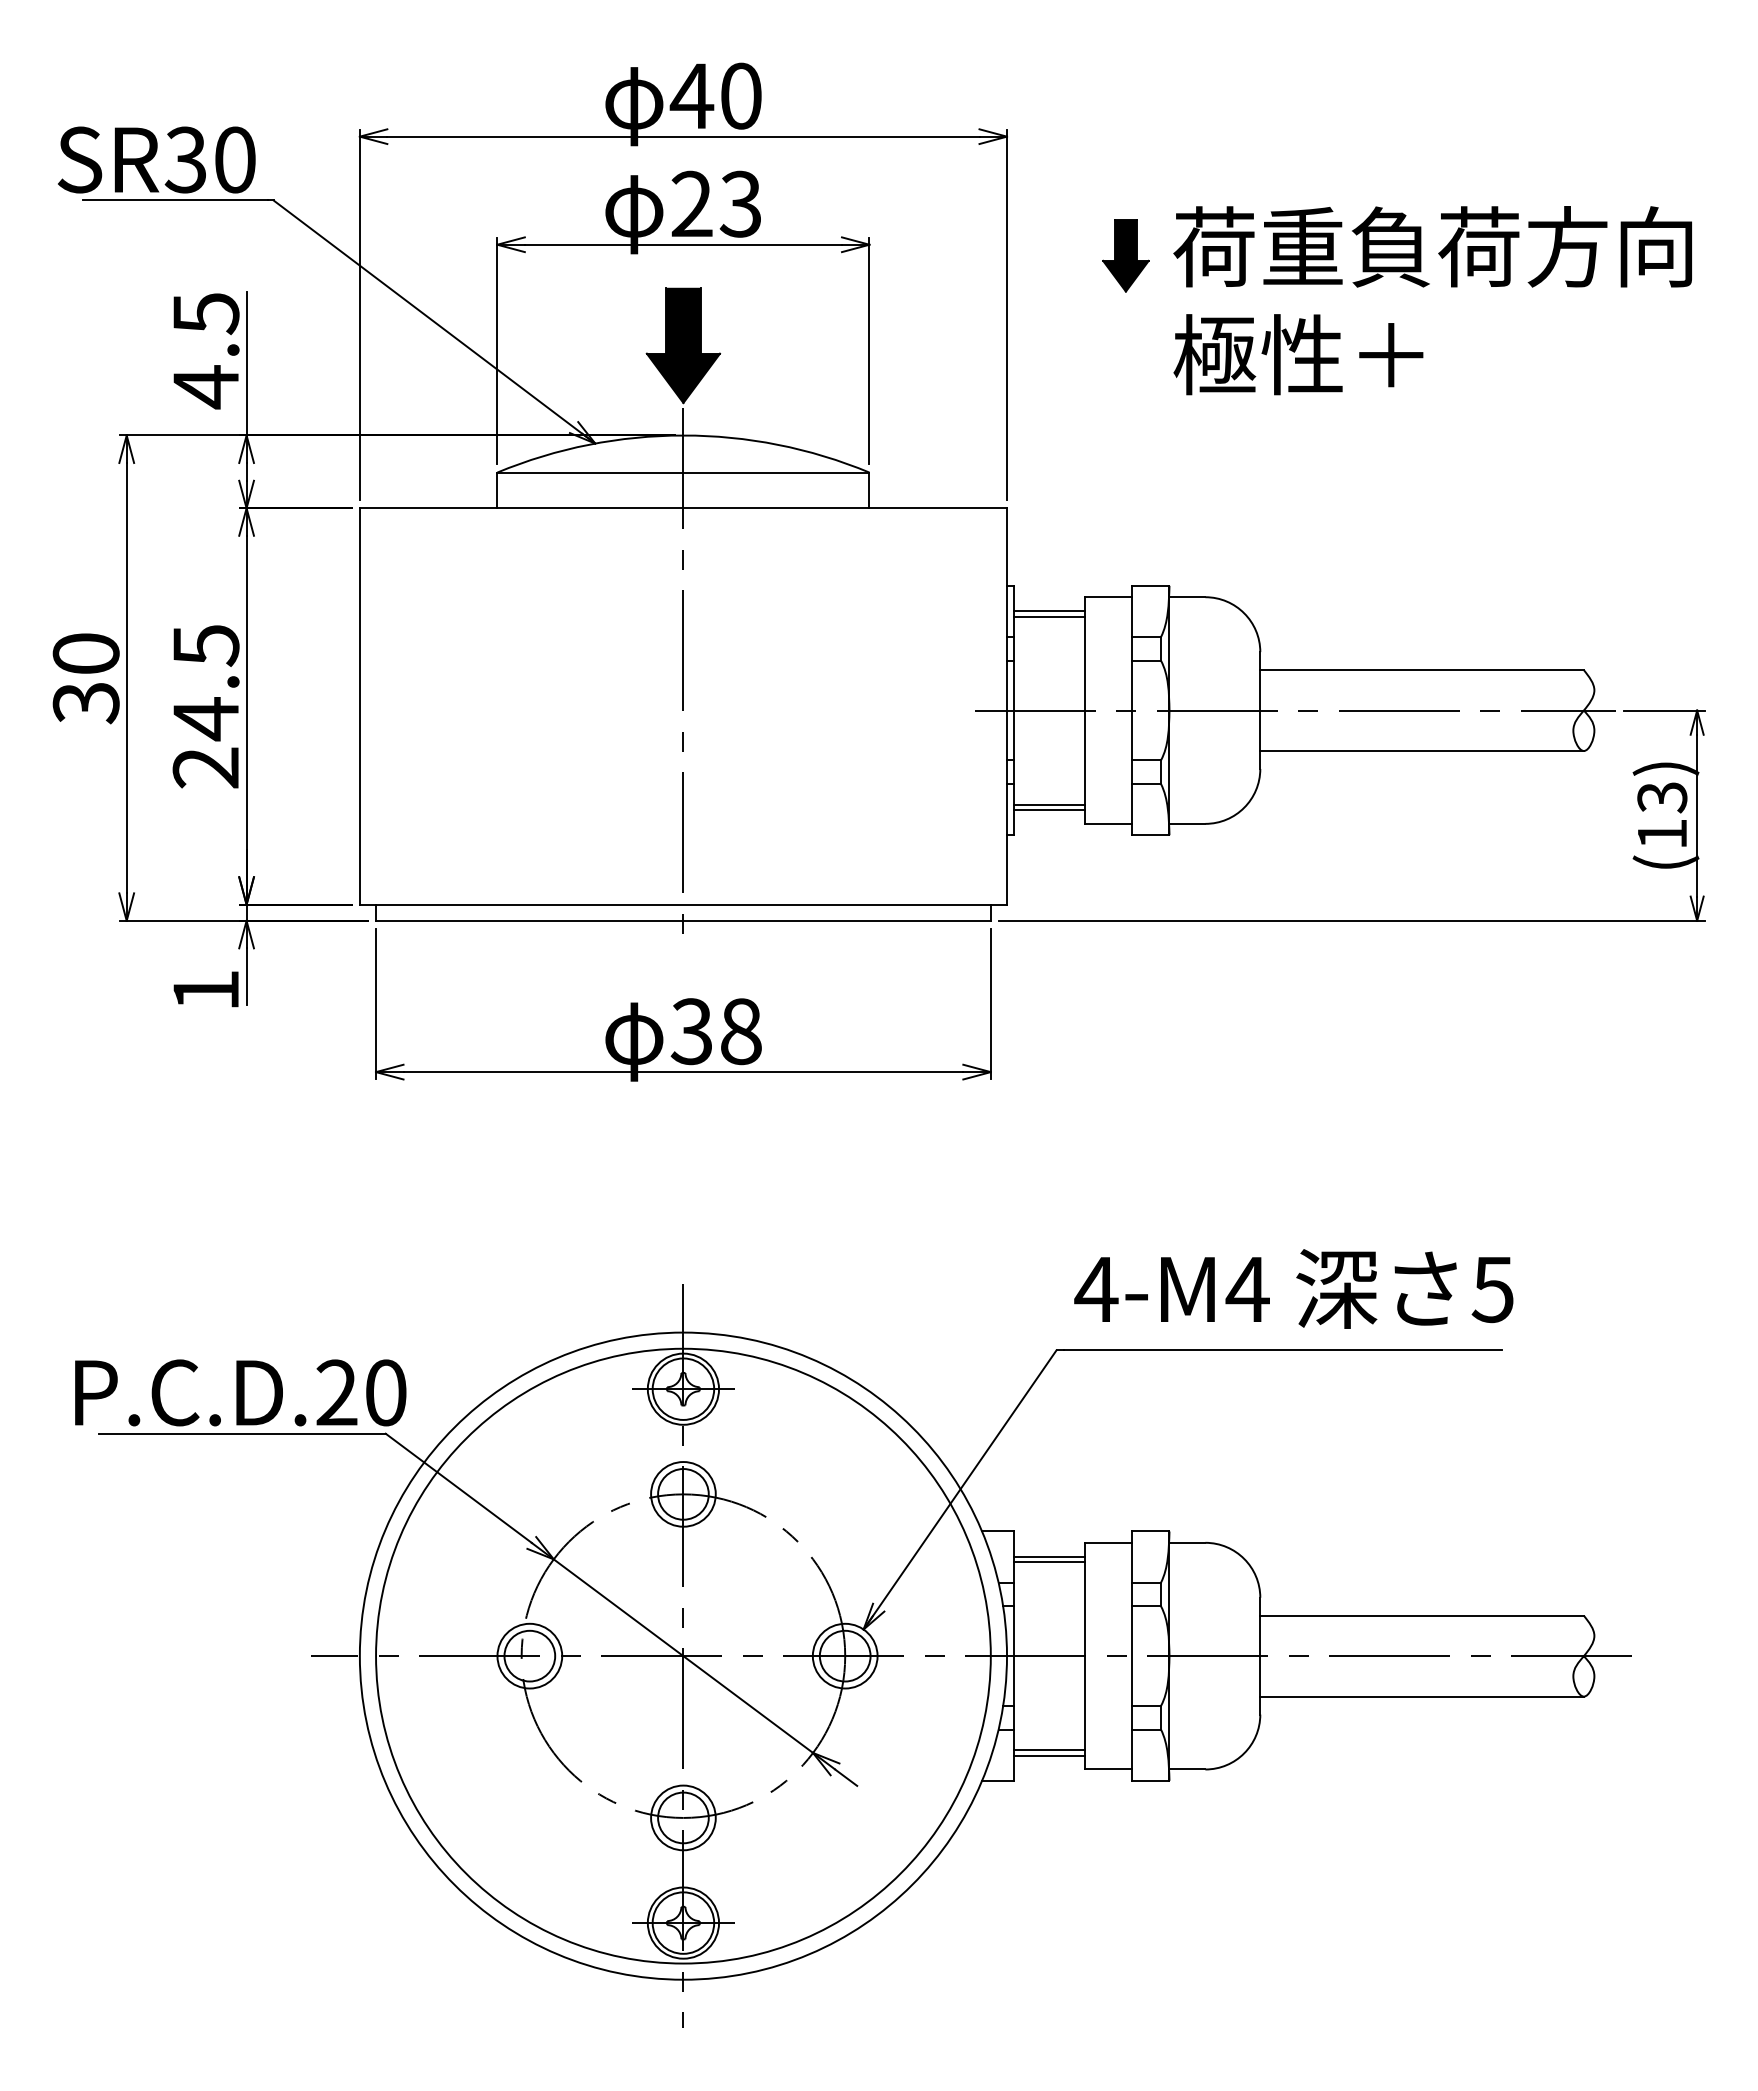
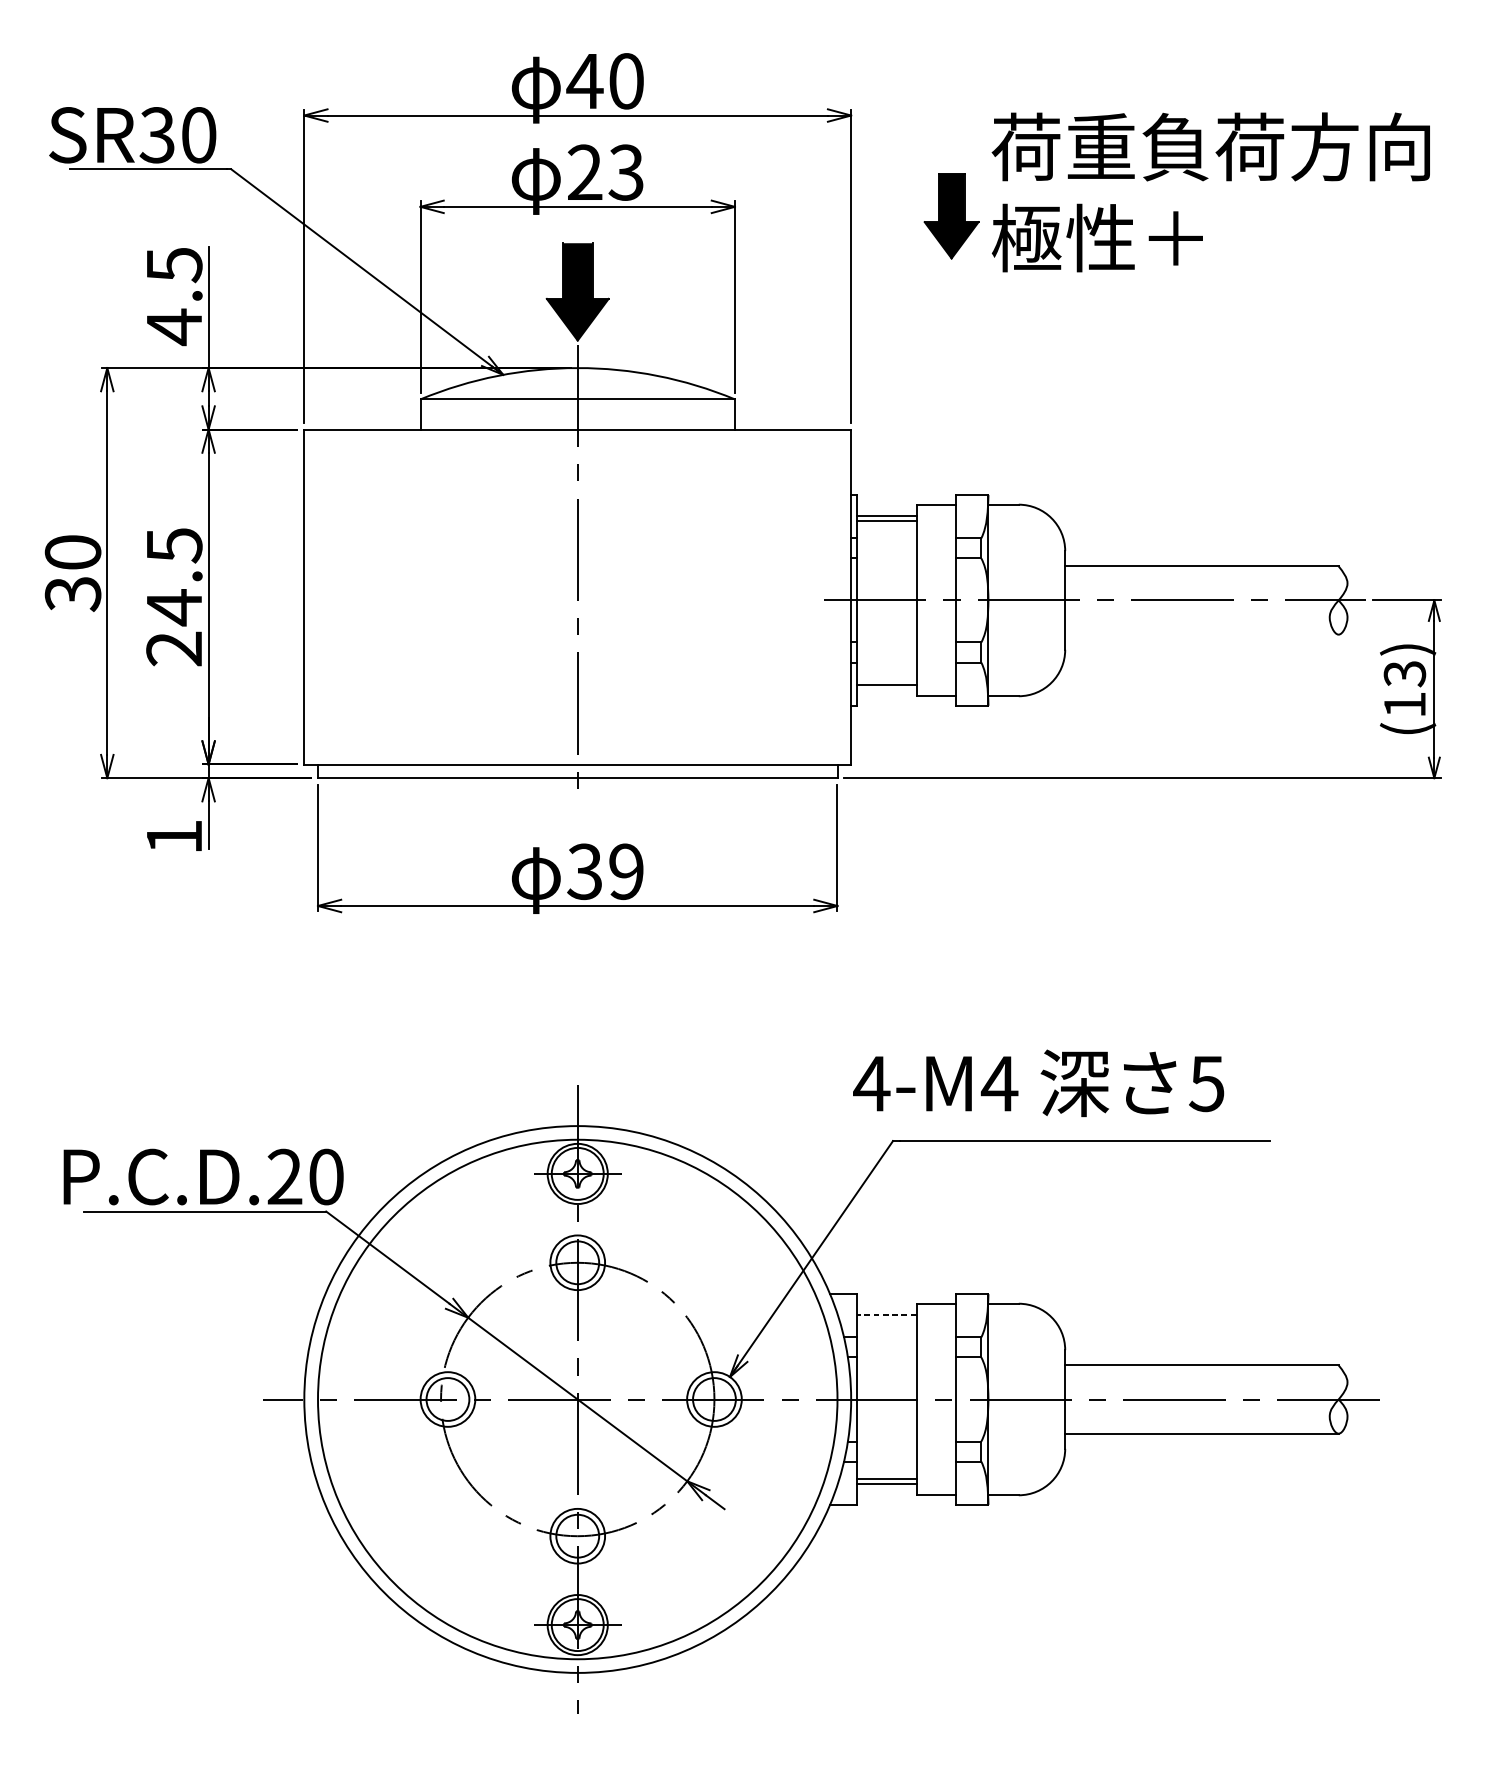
part: (1125, 255) -> (951, 215), size x1.4
text: (1432, 300) -> (1210, 192), moved
line: (1421, 751) -> (1201, 635), removed
line: (1049, 804) -> (887, 679), removed
text: (740, 1031) -> (625, 871), 38 -> 39
text: (1293, 1288) -> (1038, 1082), moved
line: (1048, 1556) -> (886, 1315), solid -> dashed
line: (1049, 1562) -> (887, 1320), removed

